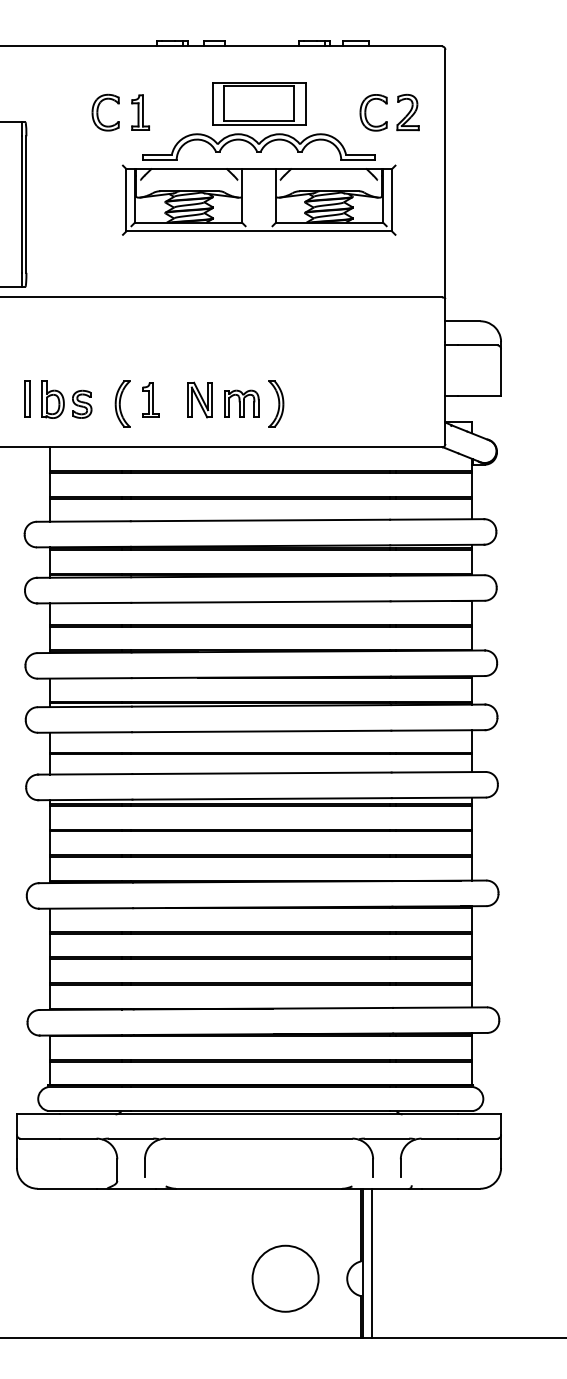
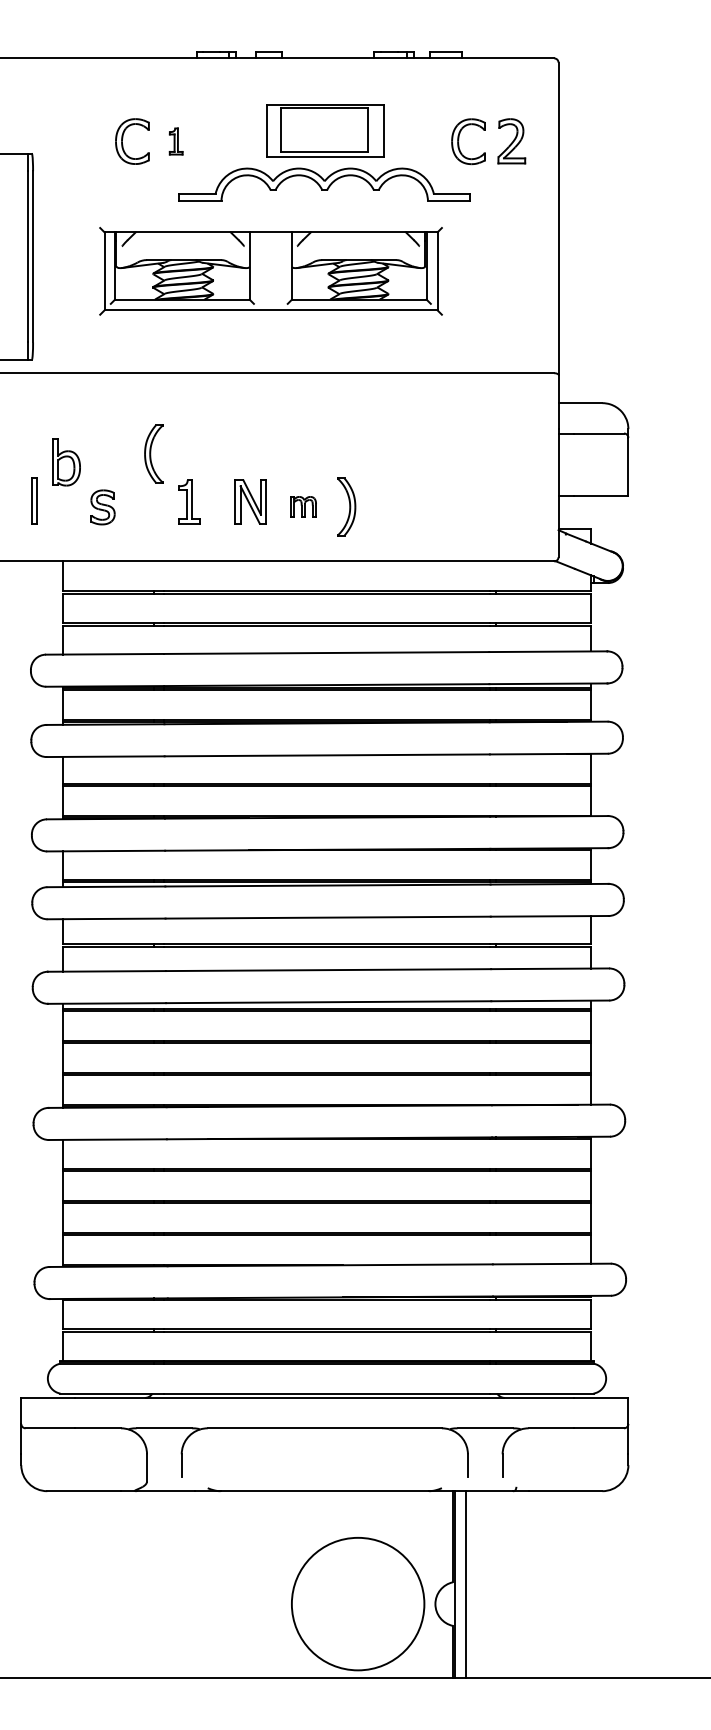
part: (139, 112) -> (175, 141), size x0.6
part: (258, 200) -> (270, 271), moved
part: (53, 399) -> (66, 462), moved
part: (122, 403) -> (153, 453), moved
part: (242, 403) -> (303, 506), size x0.6
circle: (285, 1278) -> (357, 1603), size x1.6

